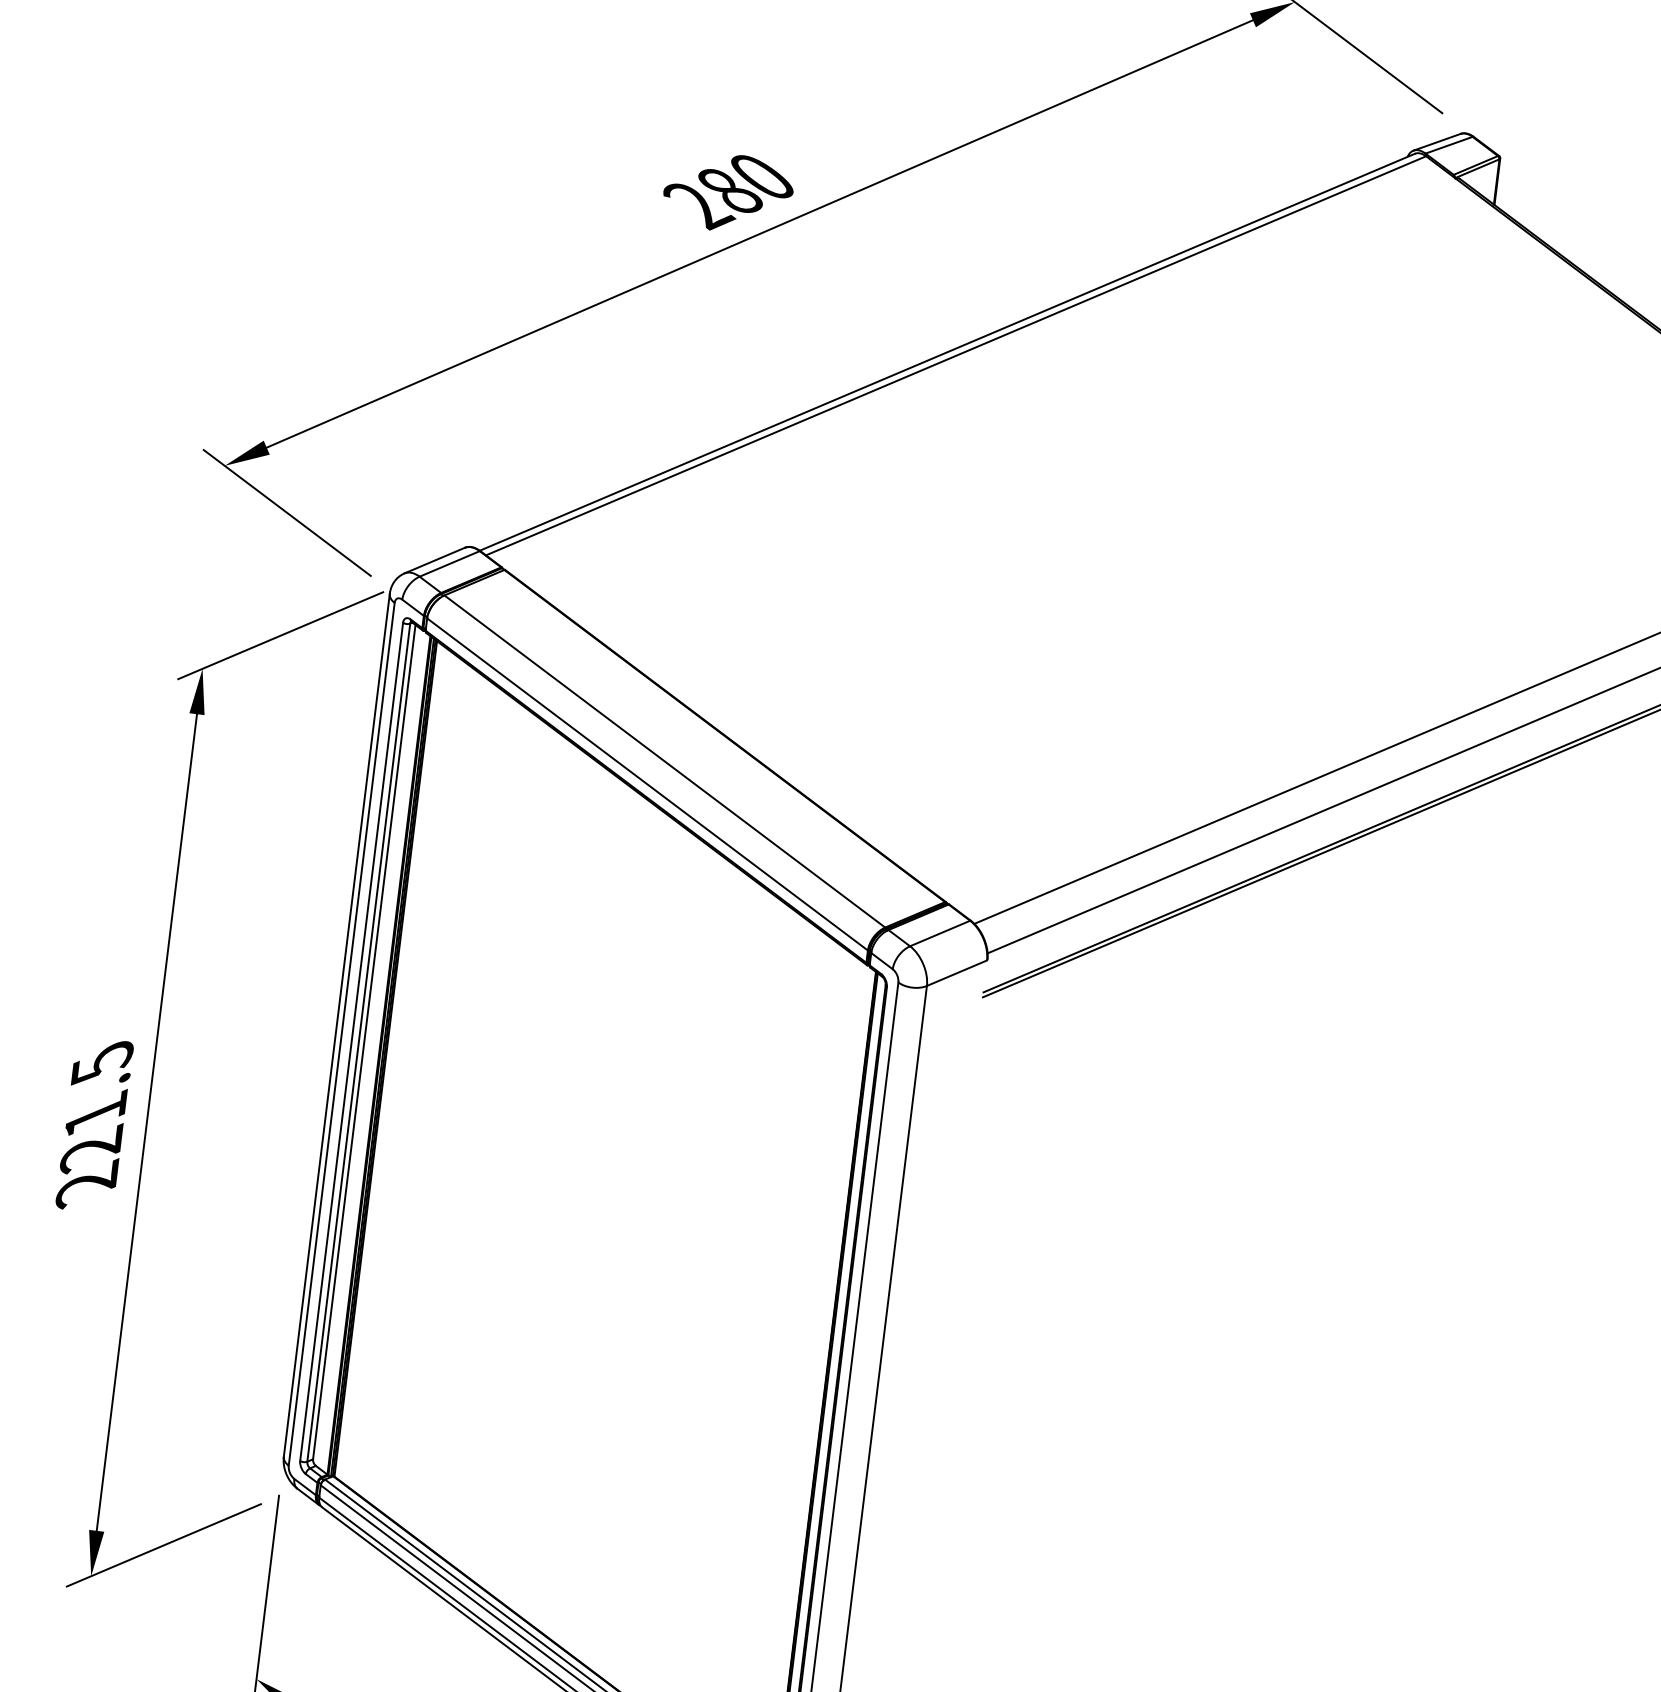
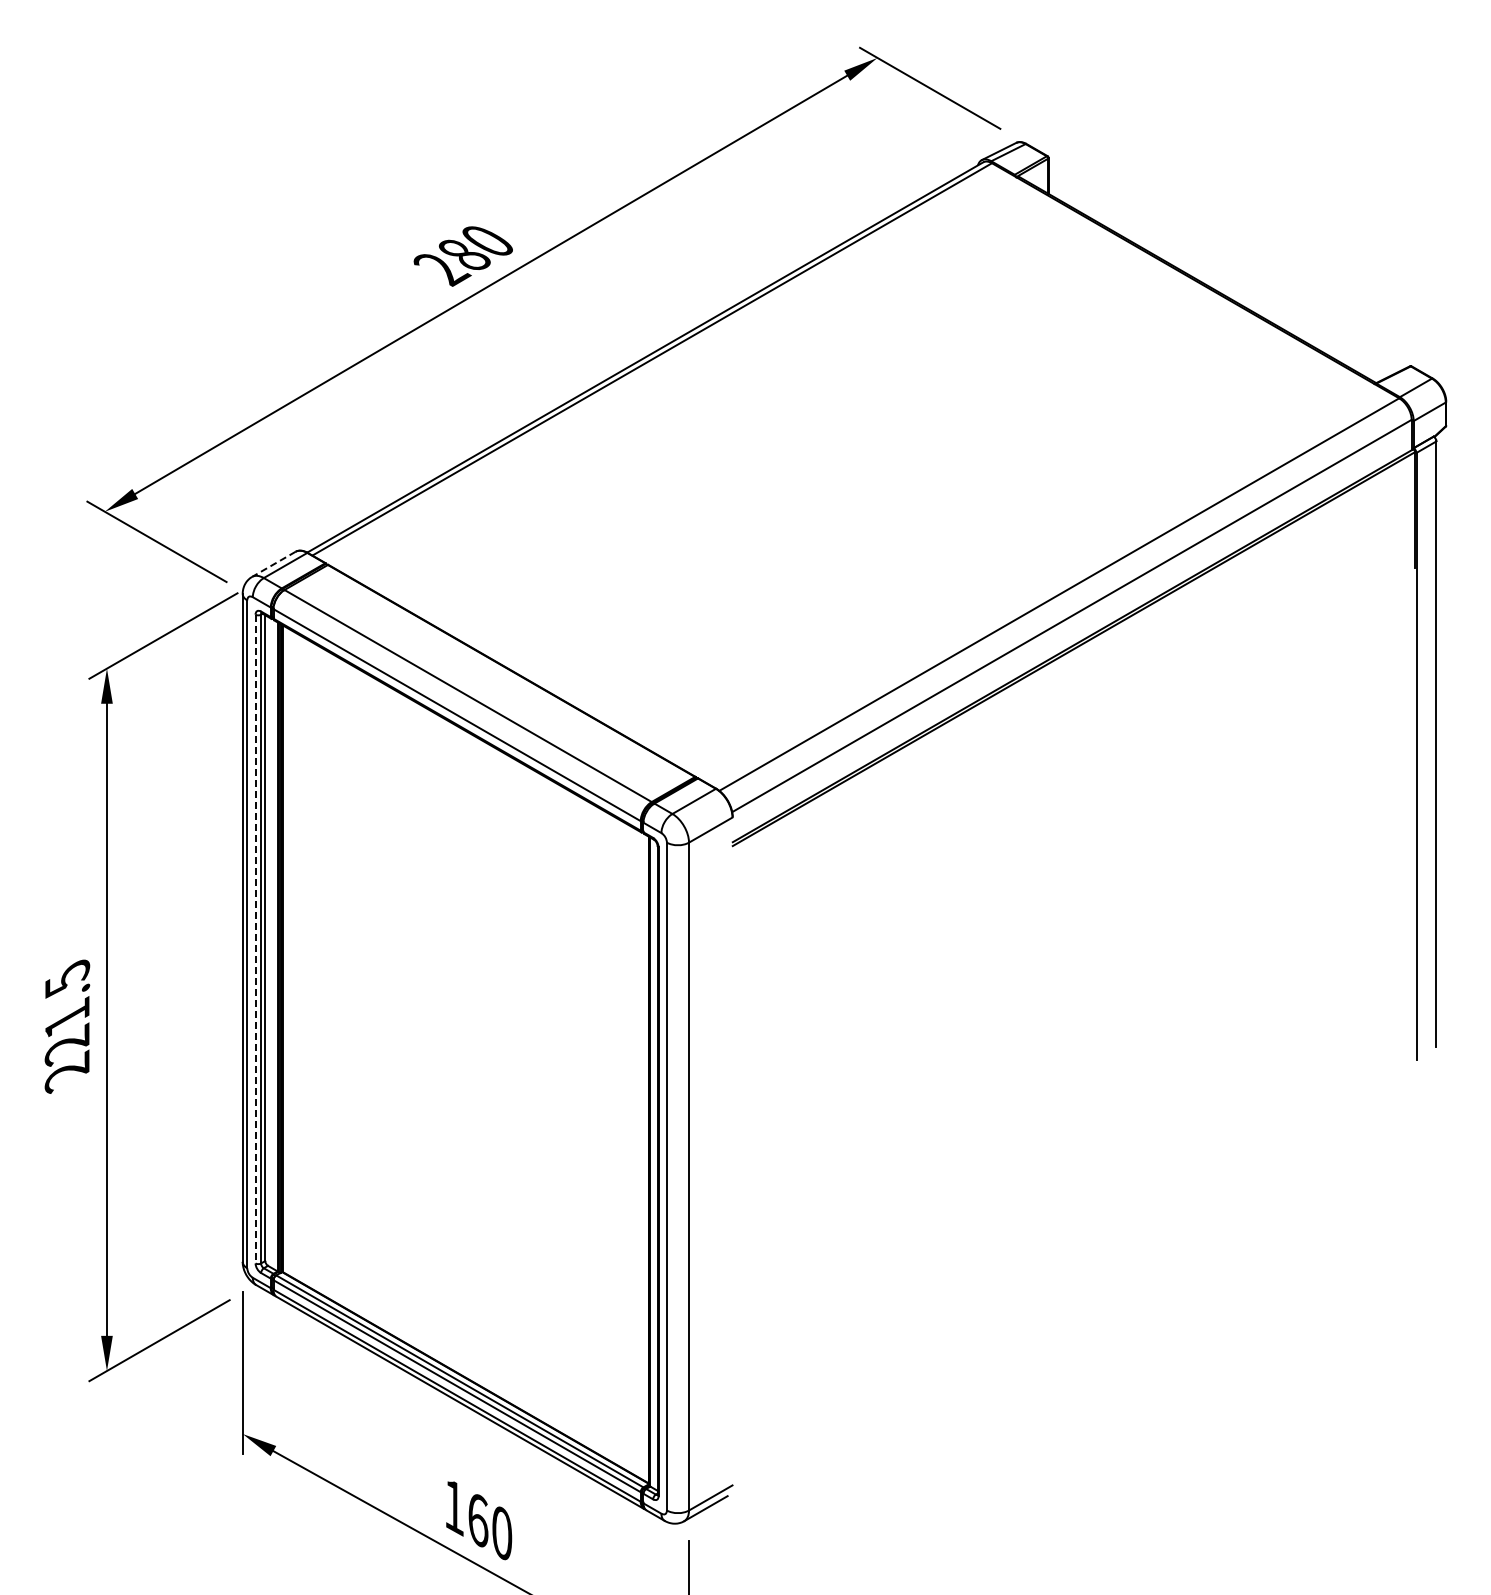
line: (434, 560) -> (273, 564), solid -> dashed
line: (351, 1042) -> (255, 939), solid -> dashed

